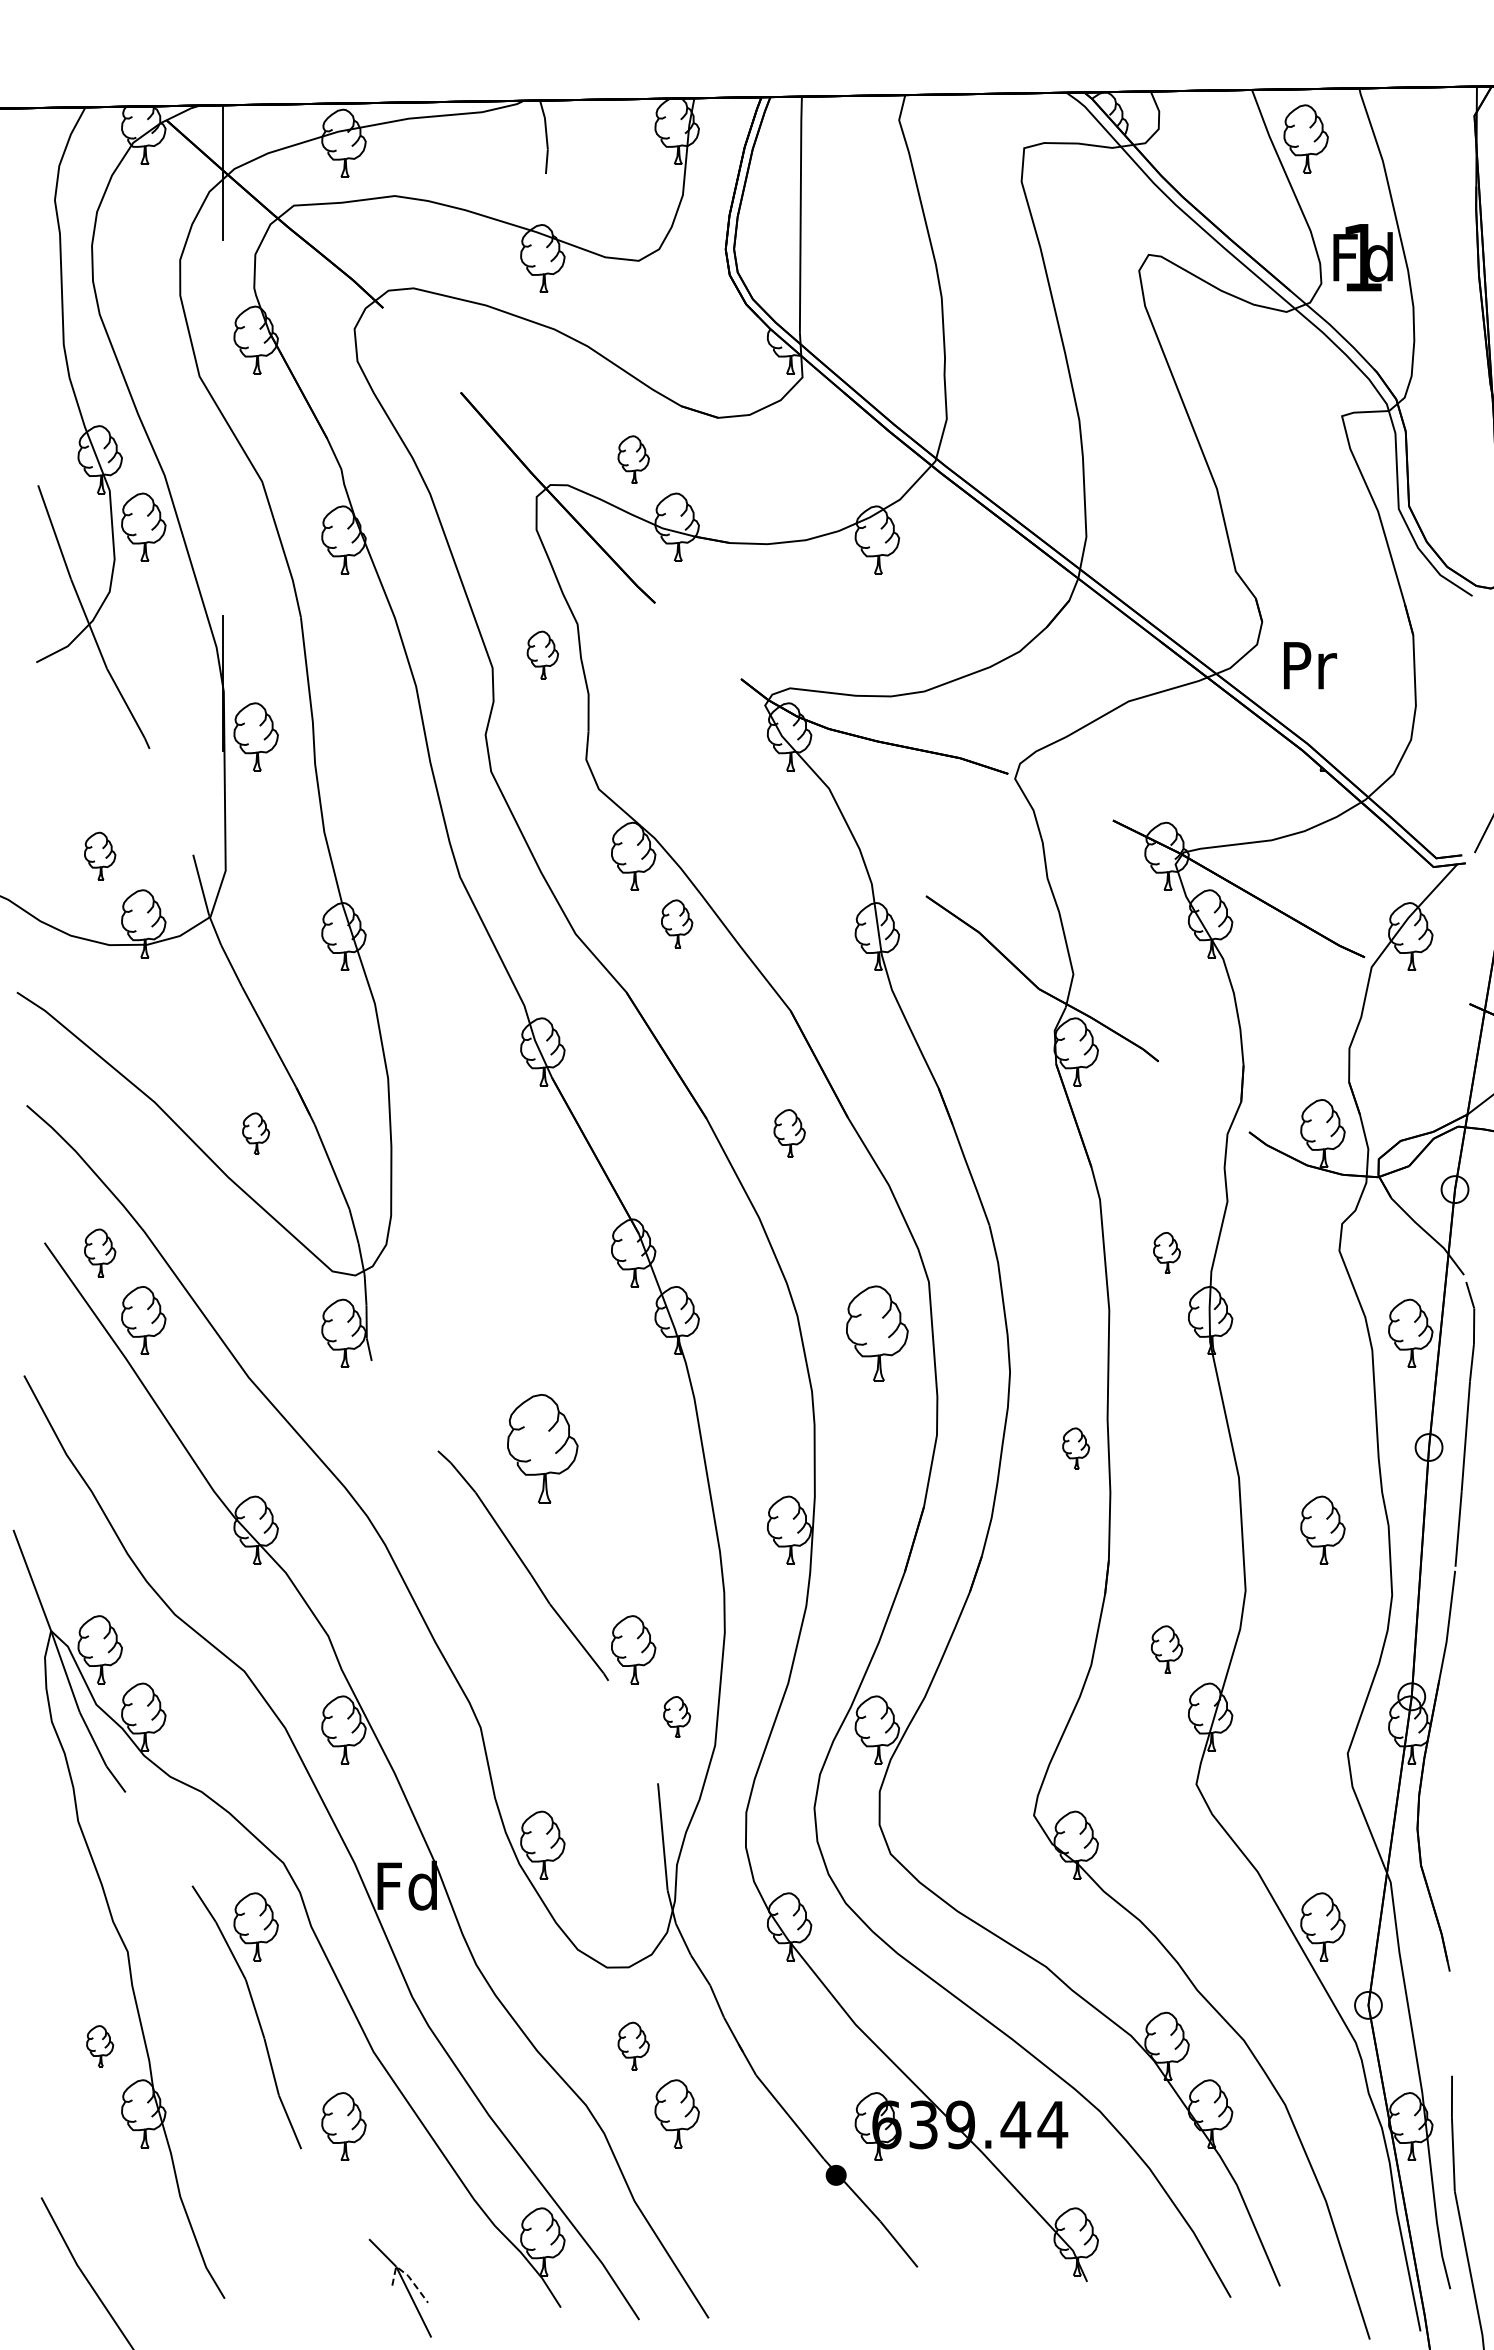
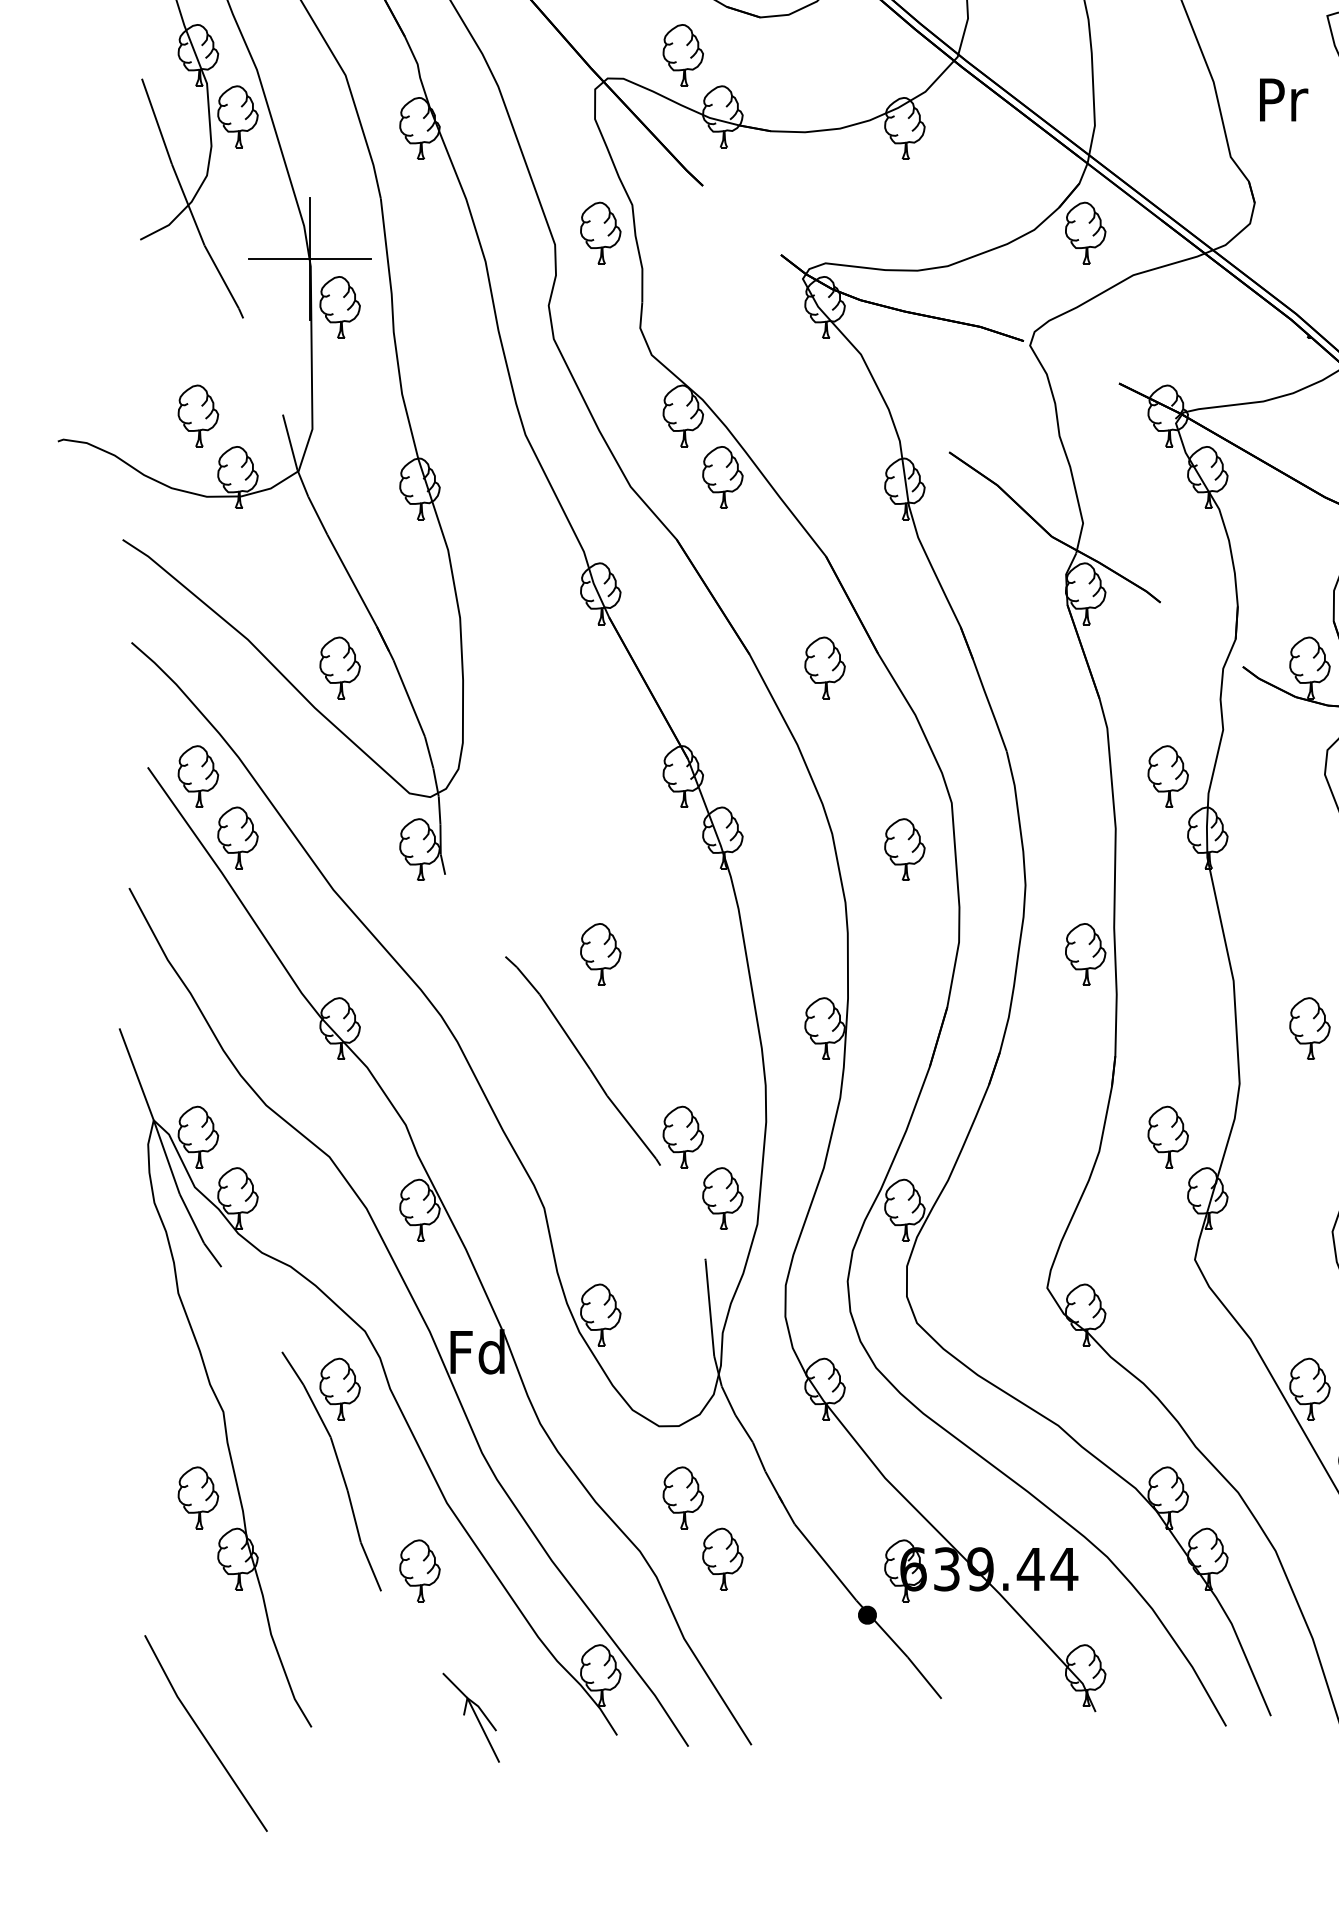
part: (633, 459) -> (683, 55), size x1.43
part: (542, 654) -> (600, 232), size x1.43
part: (1075, 654) -> (1085, 232), added
text: (1310, 665) -> (1284, 99), moved
line: (222, 683) -> (309, 258), added
part: (99, 855) -> (197, 415), size x1.43
part: (676, 923) -> (722, 477), size x1.43
part: (255, 1133) -> (339, 668), size x1.67
part: (789, 1133) -> (825, 668), size x1.43
part: (99, 1252) -> (197, 776), size x1.43
part: (1166, 1252) -> (1167, 776), size x1.67
part: (877, 1332) -> (905, 848), size x0.71
part: (542, 1448) -> (600, 954), size x0.62
part: (1075, 1448) -> (1085, 954), size x1.67
part: (1166, 1649) -> (1167, 1137), size x1.43
part: (676, 1716) -> (722, 1198), size x1.67
part: (99, 2045) -> (197, 1497), size x1.67
part: (633, 2045) -> (683, 1497), size x1.43
line: (408, 2275) -> (478, 1706), dashed -> solid

